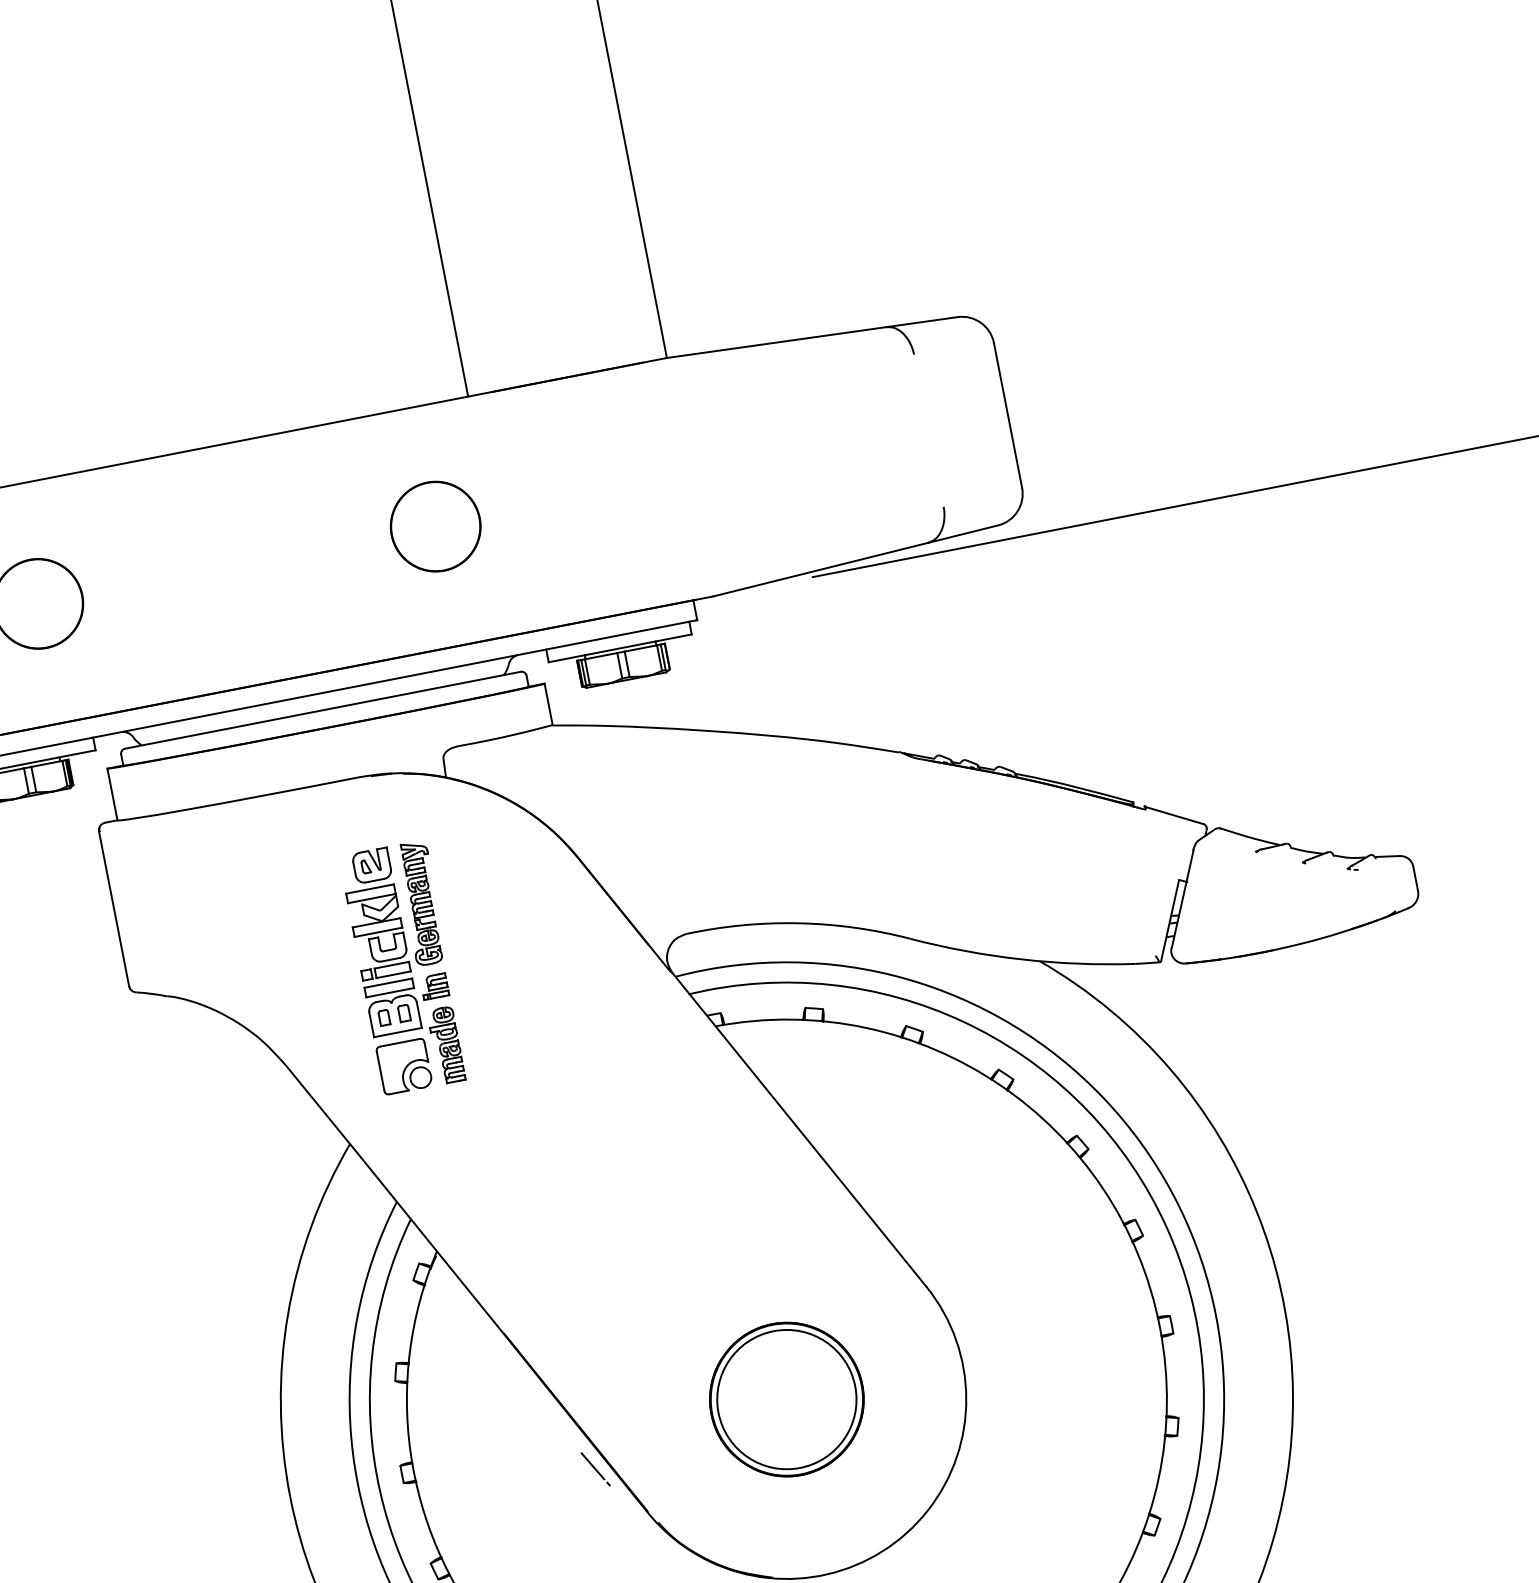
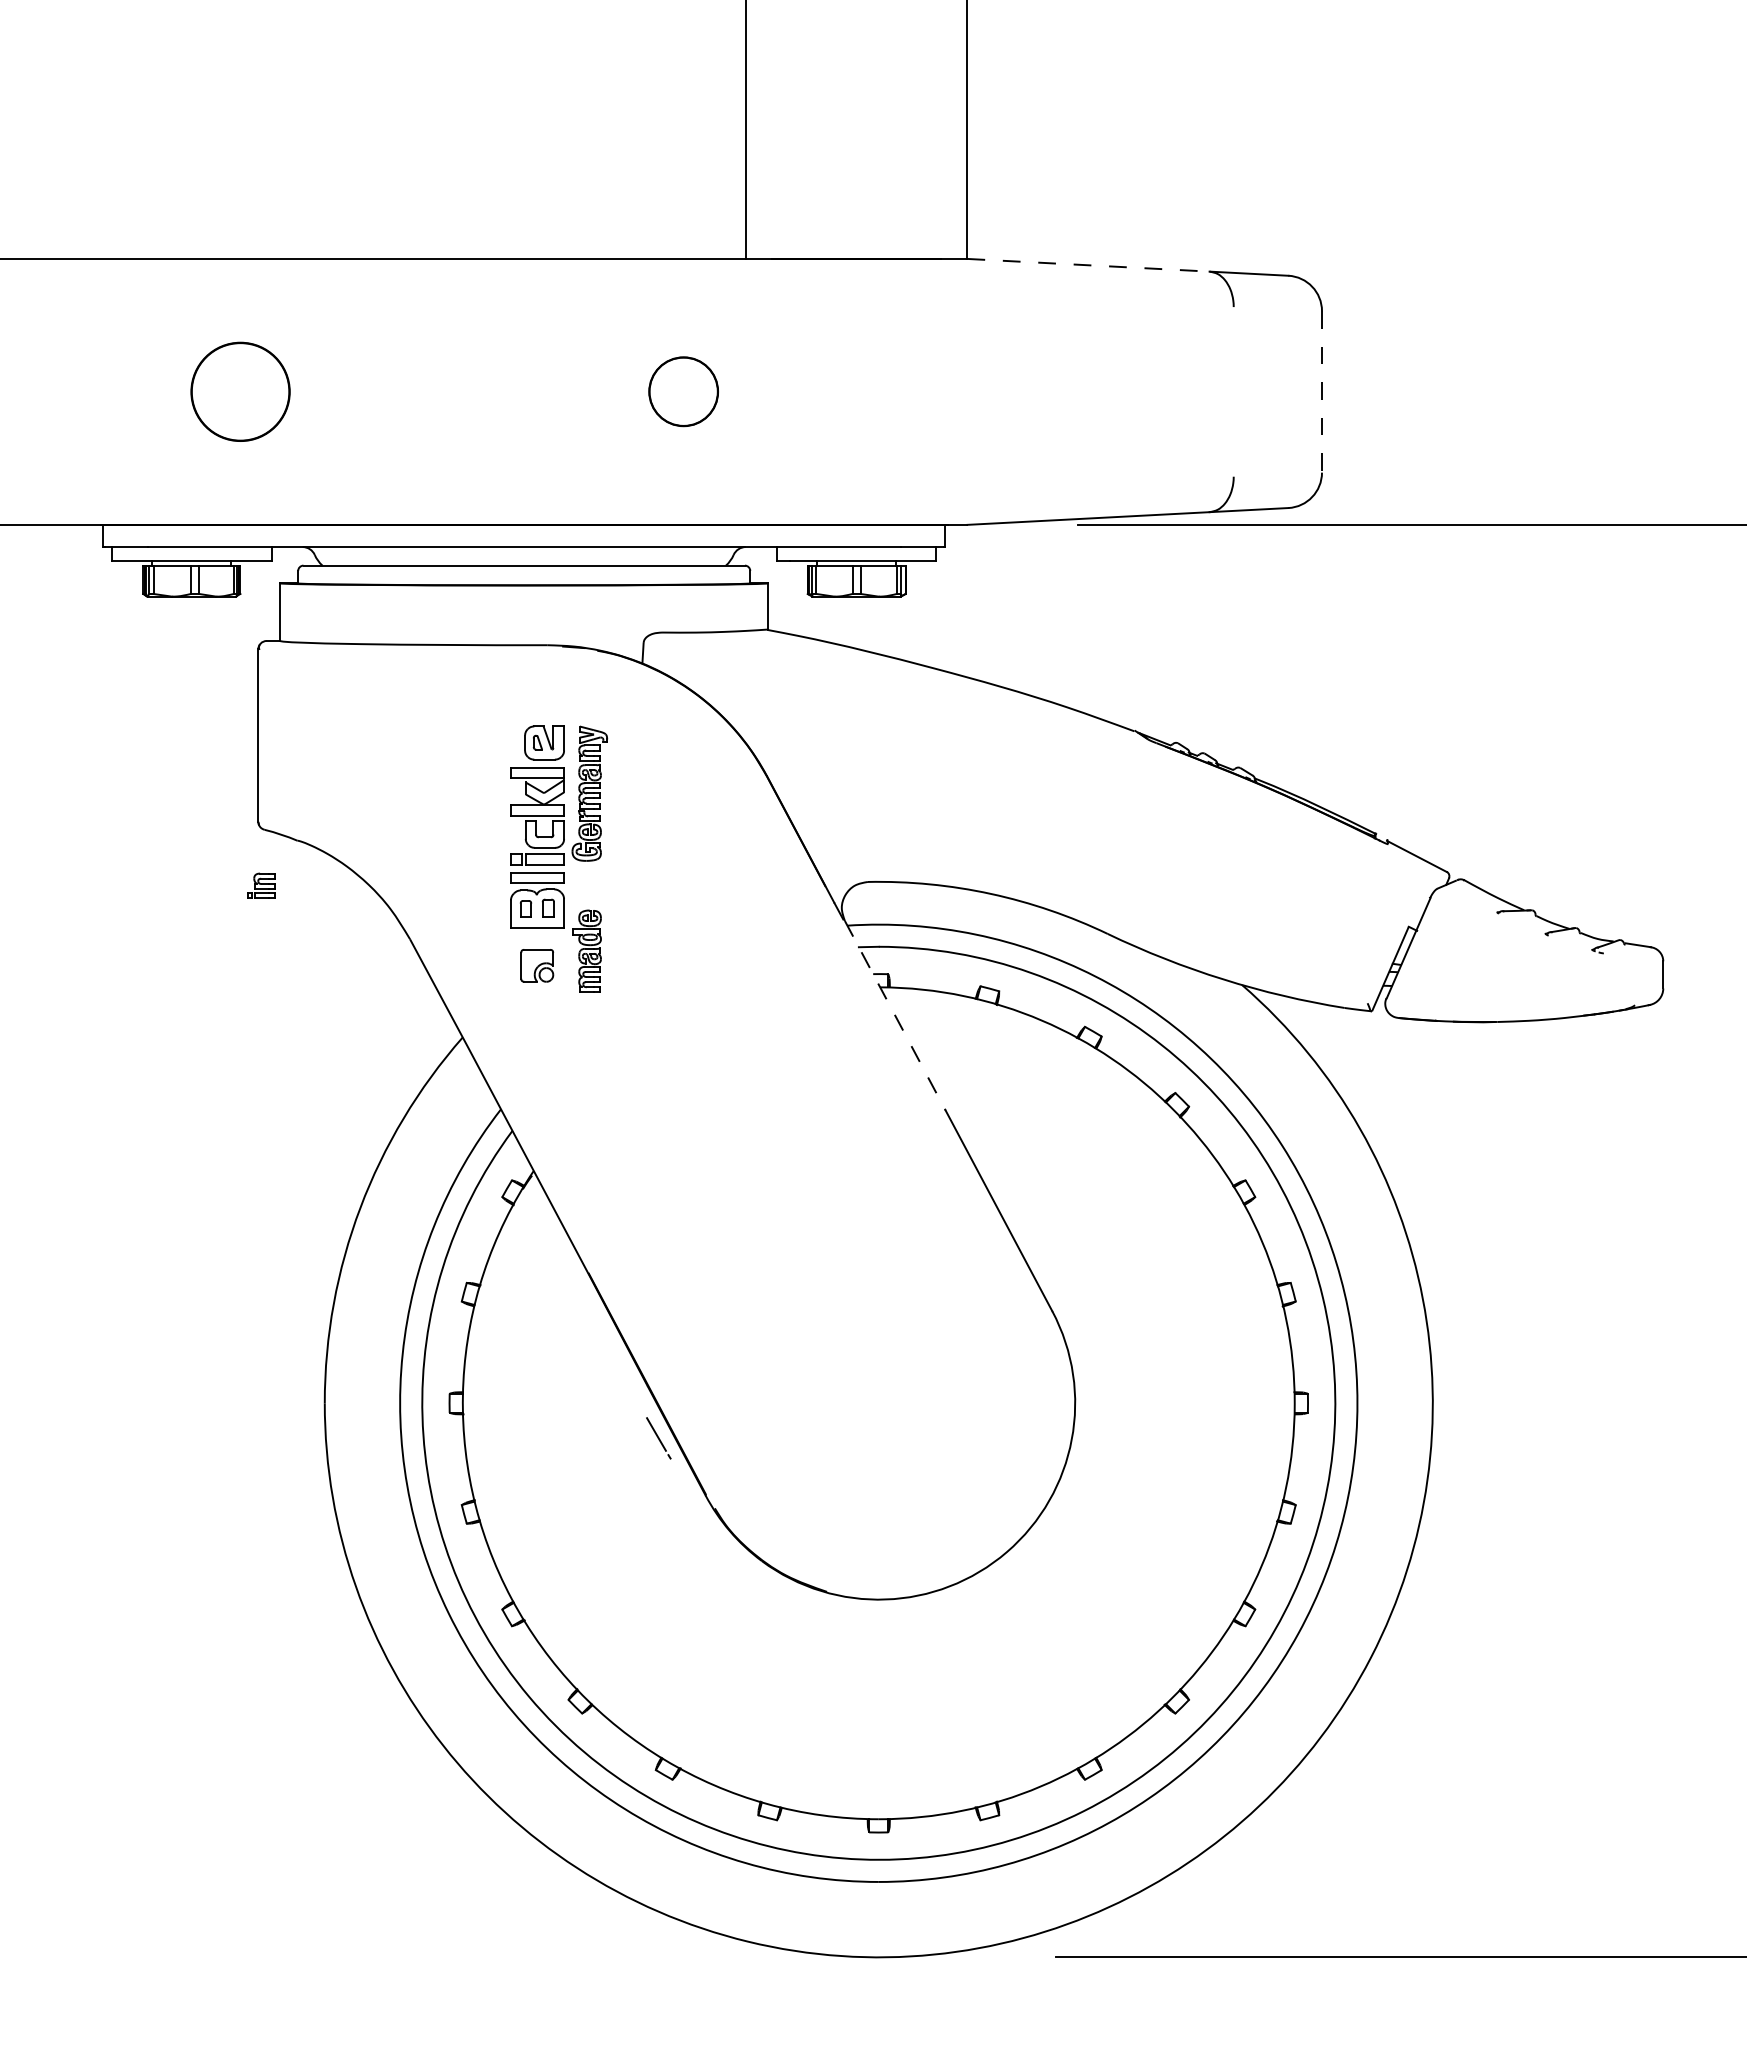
line: (777, 342) -> (1089, 265), solid -> dashed
line: (1008, 414) -> (1322, 391), solid -> dashed
circle: (435, 526) -> (683, 391), size x0.7
part: (434, 986) -> (261, 885), moved
line: (734, 1049) -> (895, 1016), solid -> dashed
part: (403, 1066) -> (536, 965), size x0.6
part: (786, 1399) -> (878, 1403), removed

